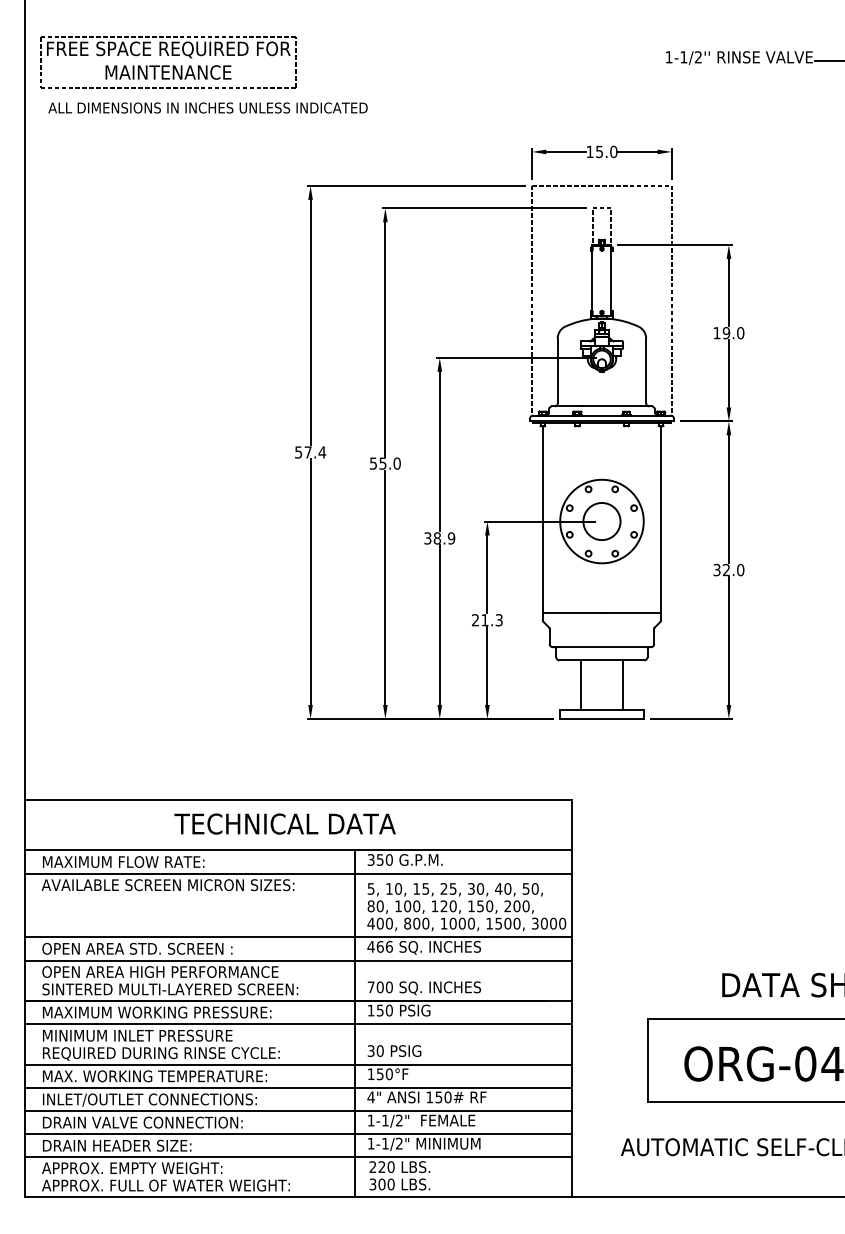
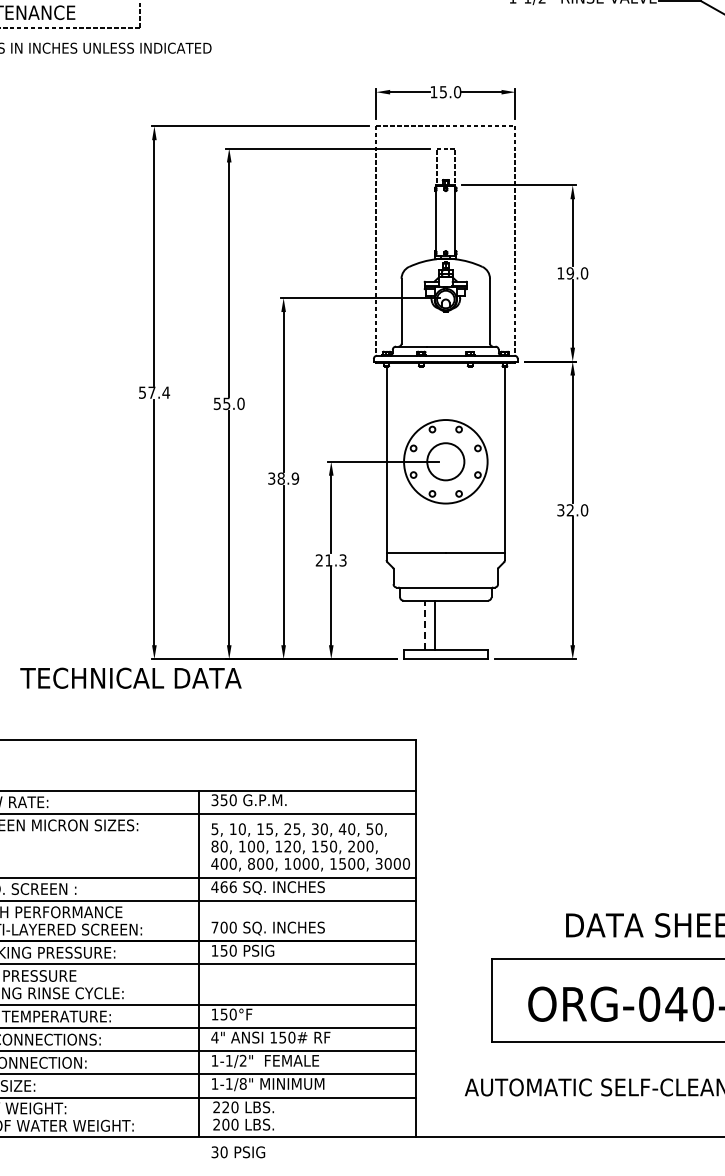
line: (581, 685) -> (425, 625), solid -> dashed
line: (622, 685) -> (434, 625), moved
text: (284, 823) -> (130, 677), moved
text: (394, 1050) -> (238, 1151), moved
text: (398, 1143) -> (242, 1083), 1-1/2" -> 1-1/8"
text: (372, 1184) -> (216, 1124), 300 -> 200

